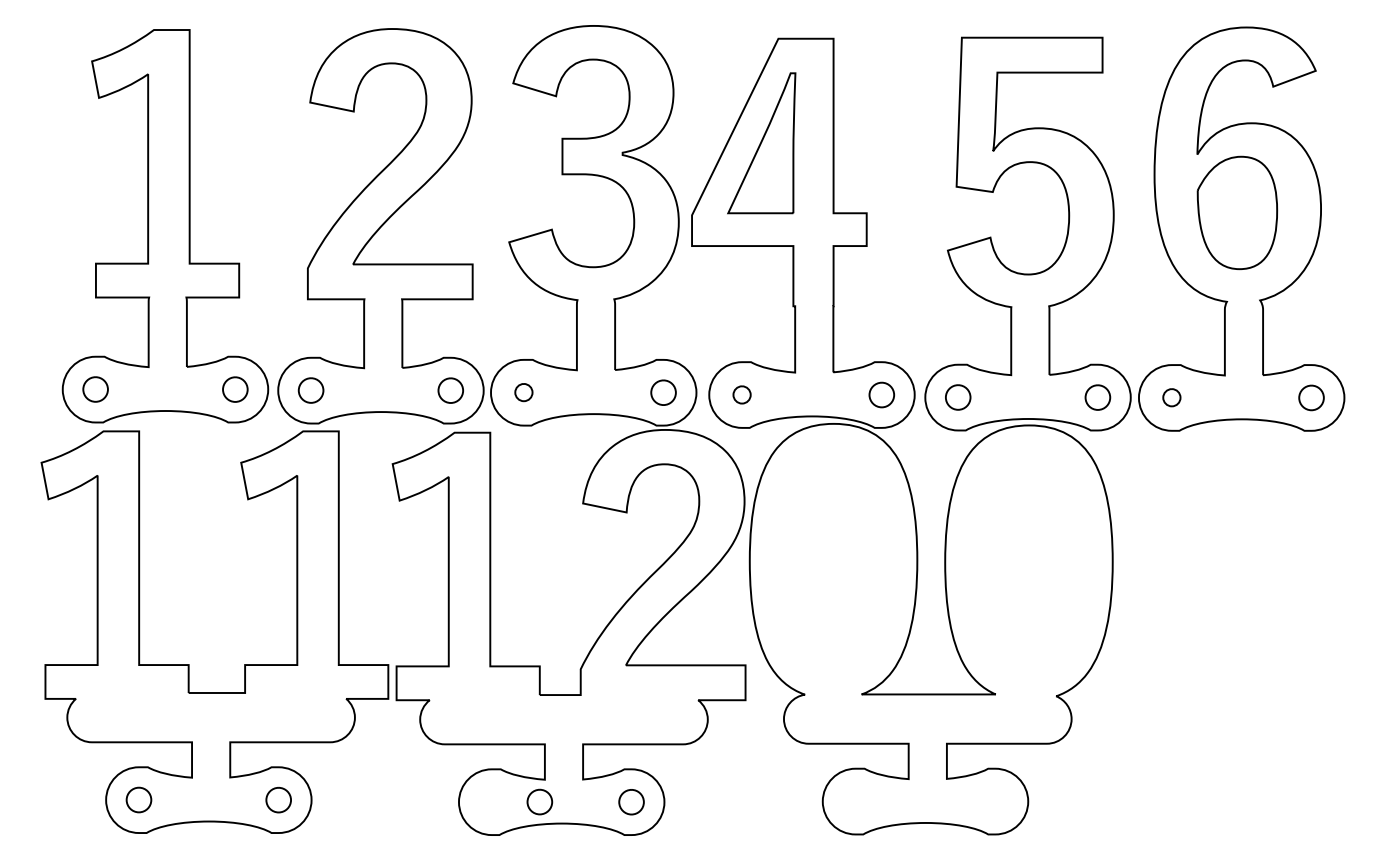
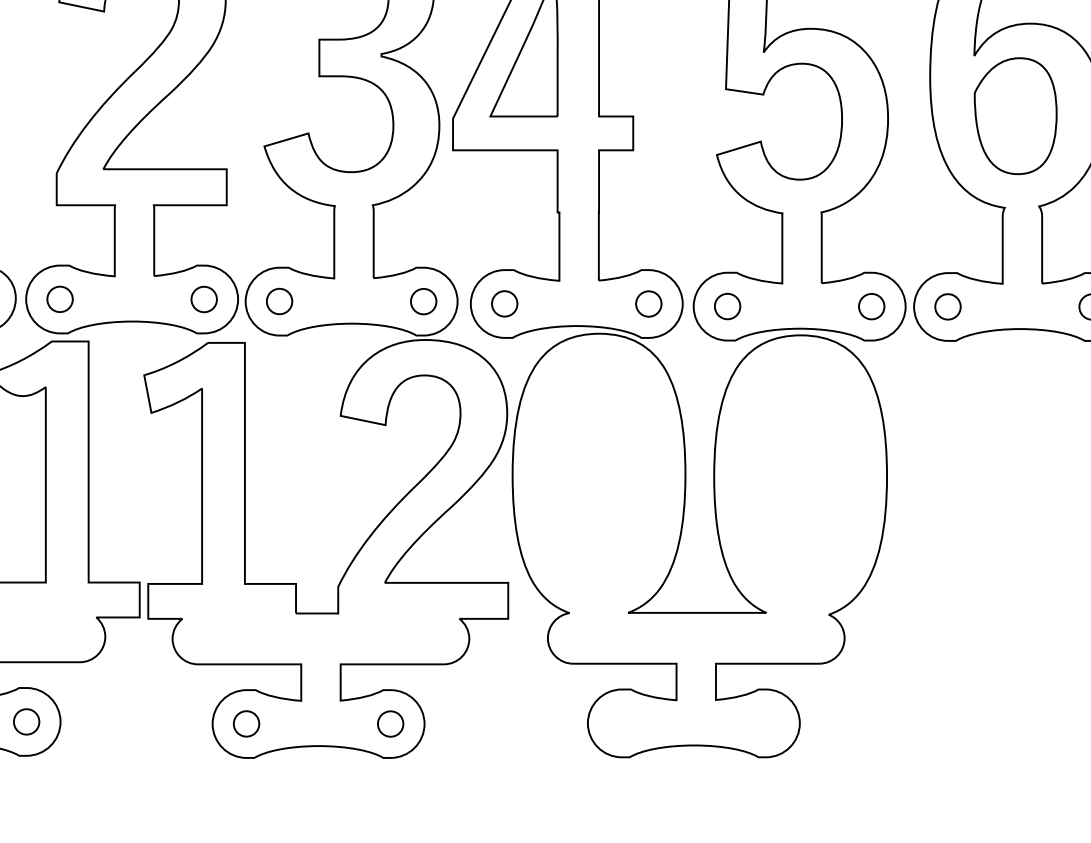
part: (523, 392) -> (279, 301), size x1.43
part: (741, 394) -> (504, 303), size x1.43
part: (1171, 397) -> (947, 306), size x1.43
part: (539, 801) -> (246, 723), moved

